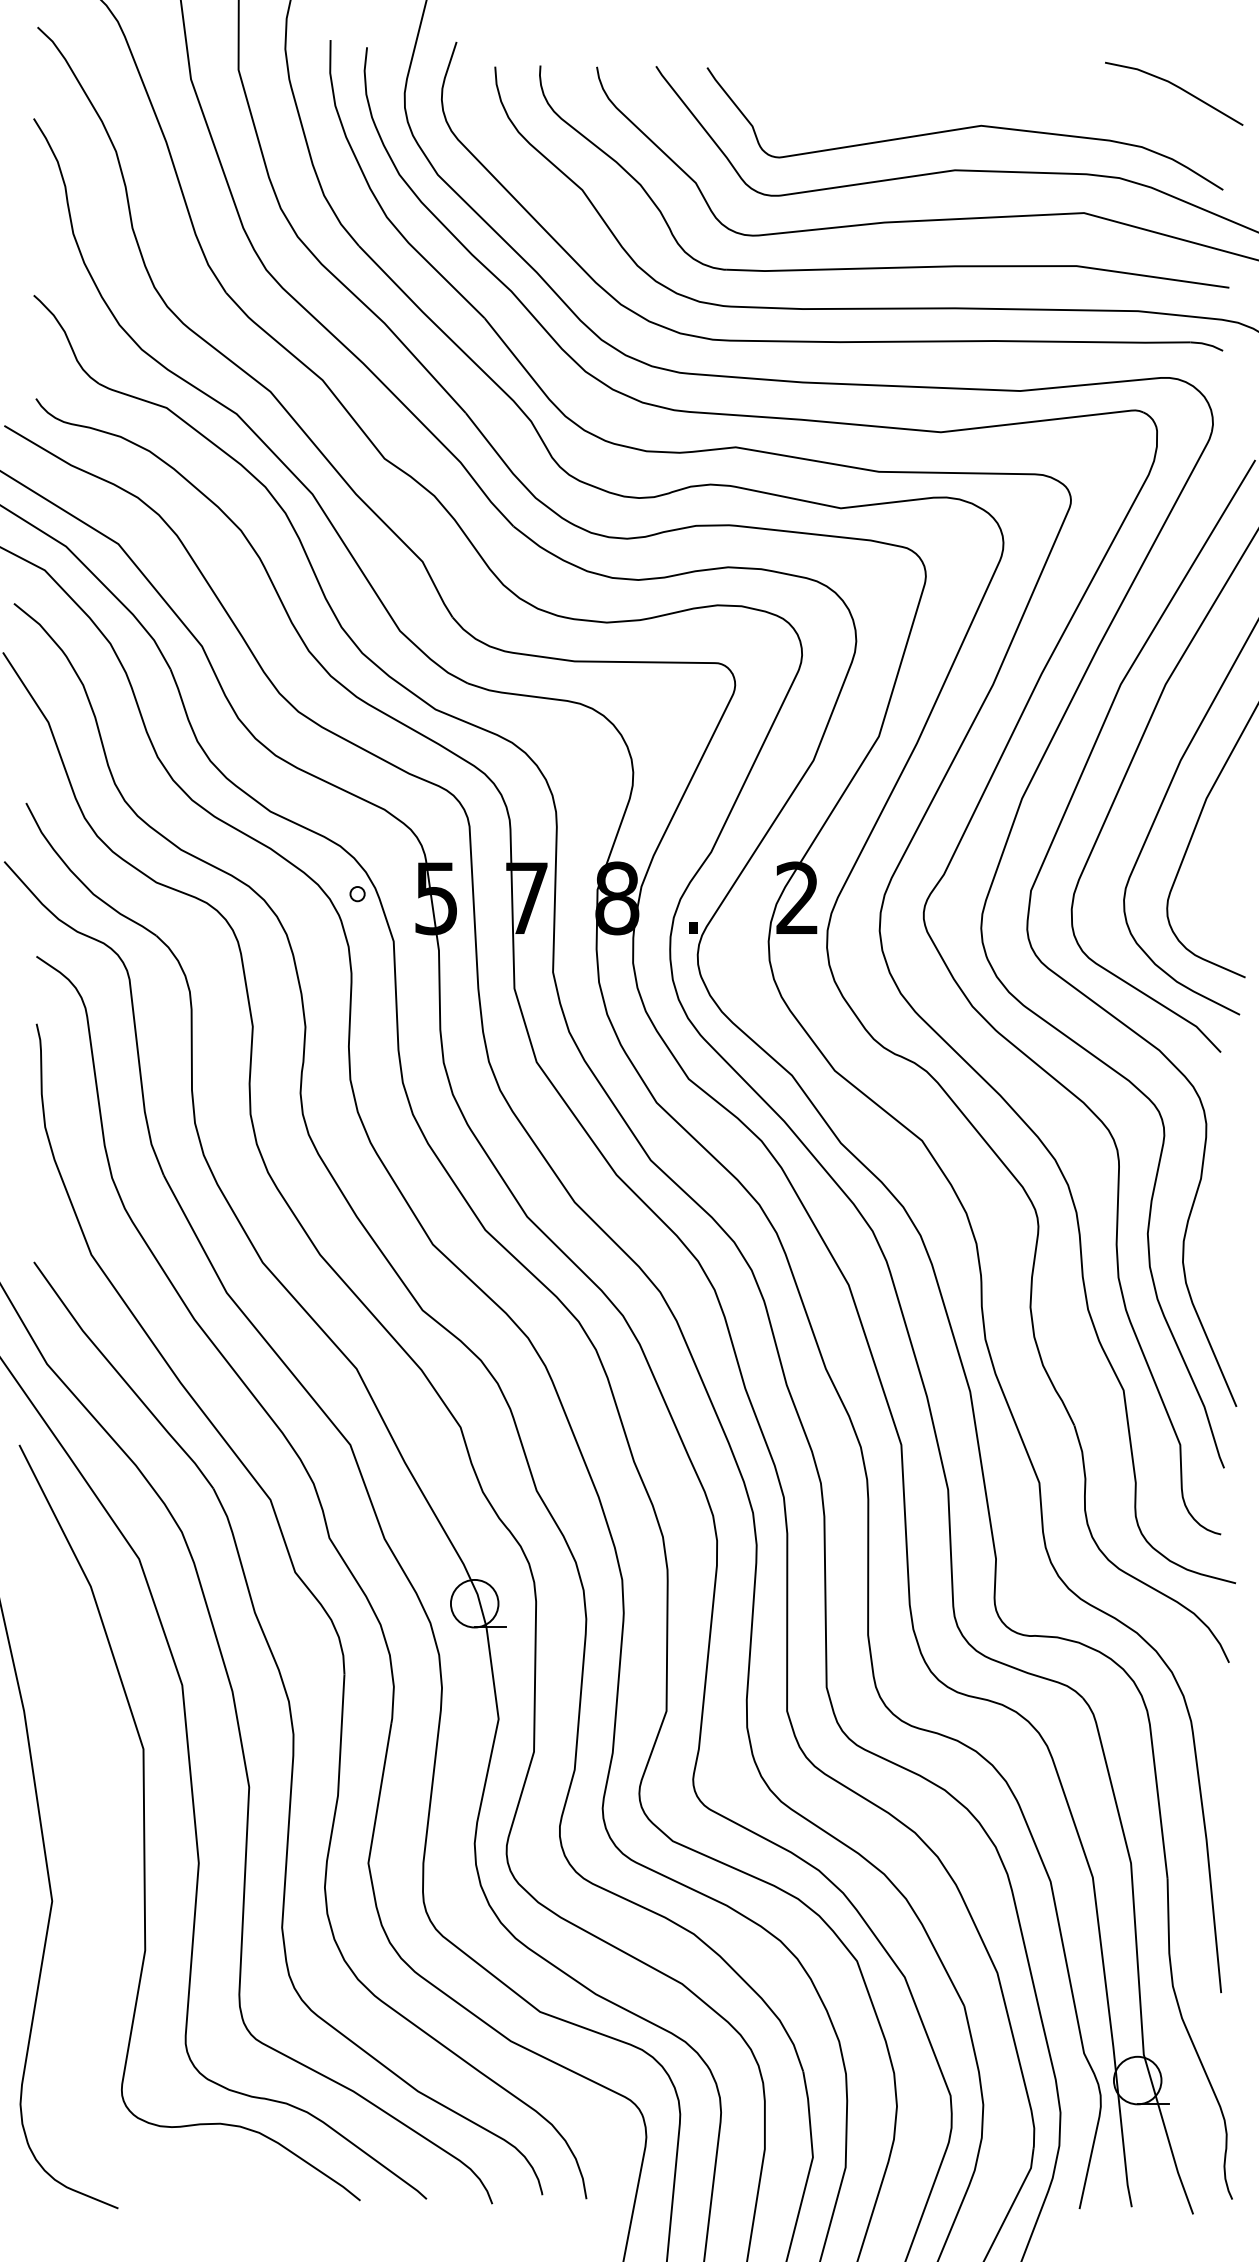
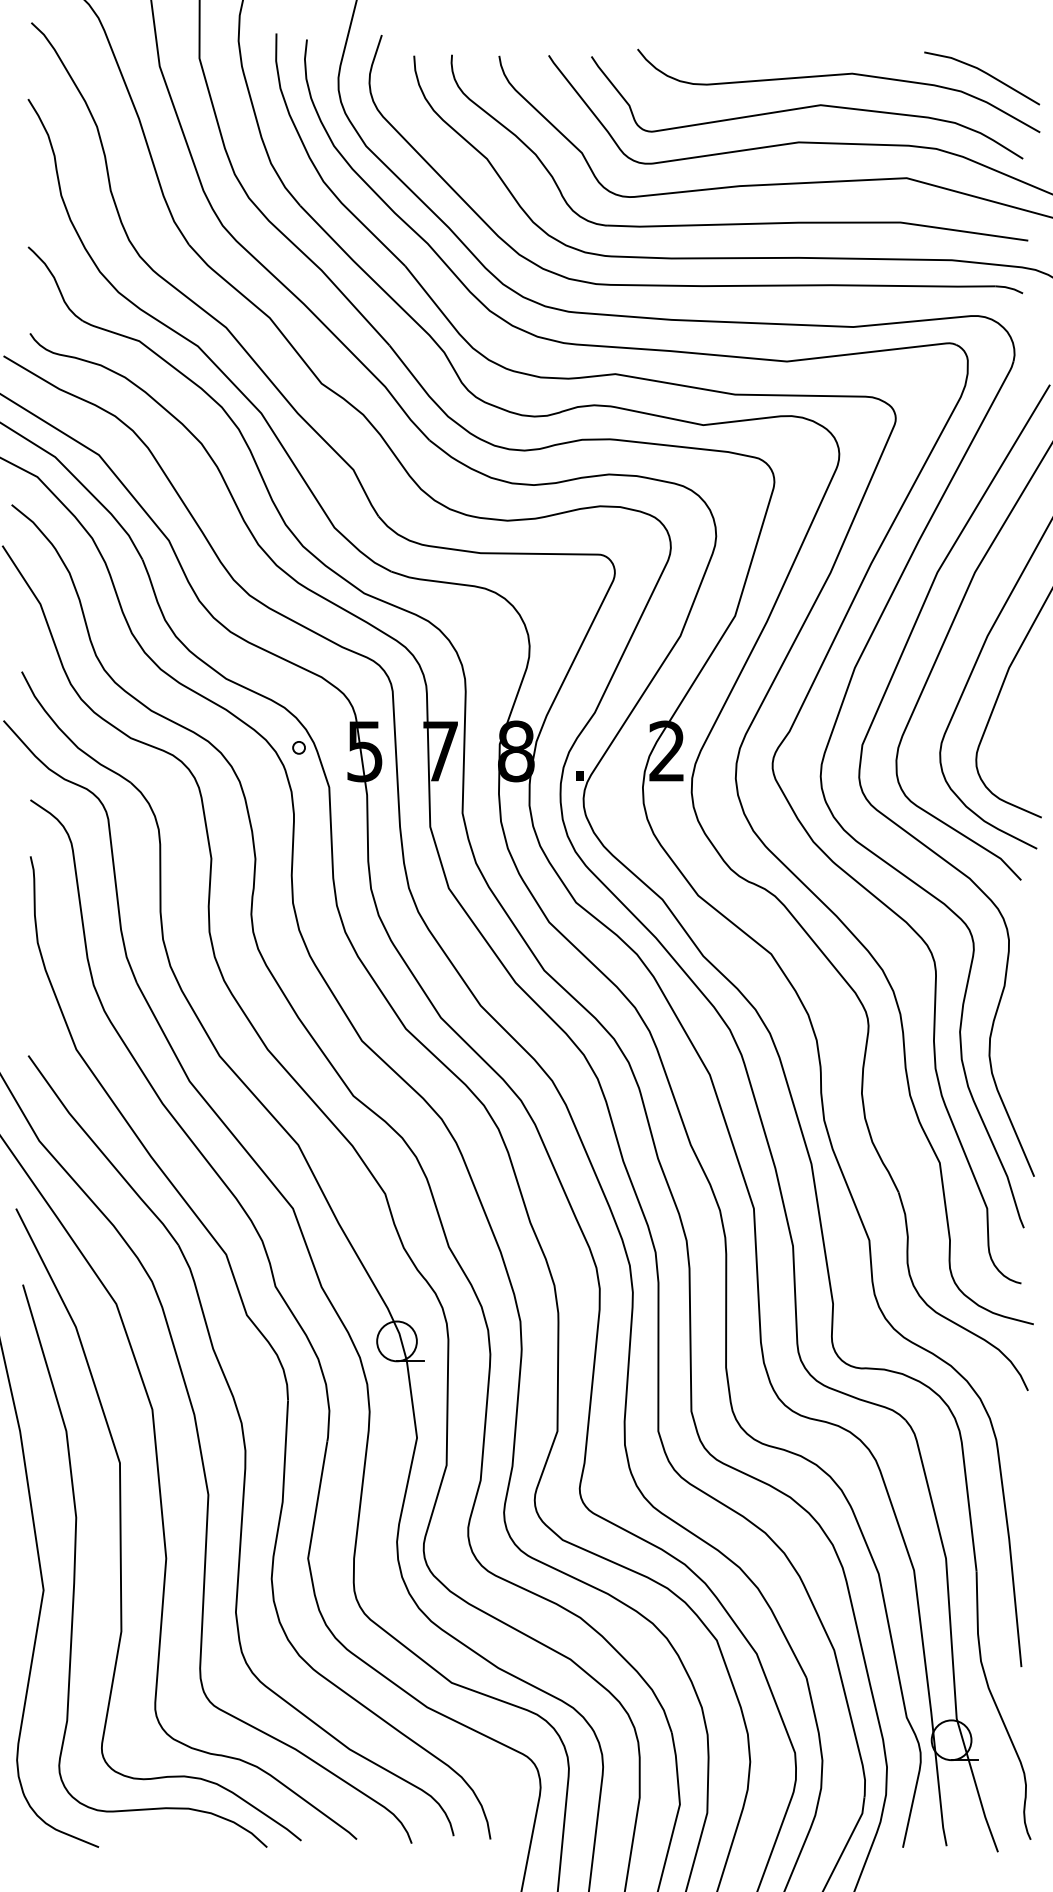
curve: (1002, 90) -> (838, 75), added
curve: (90, 1871) -> (75, 1565), added

